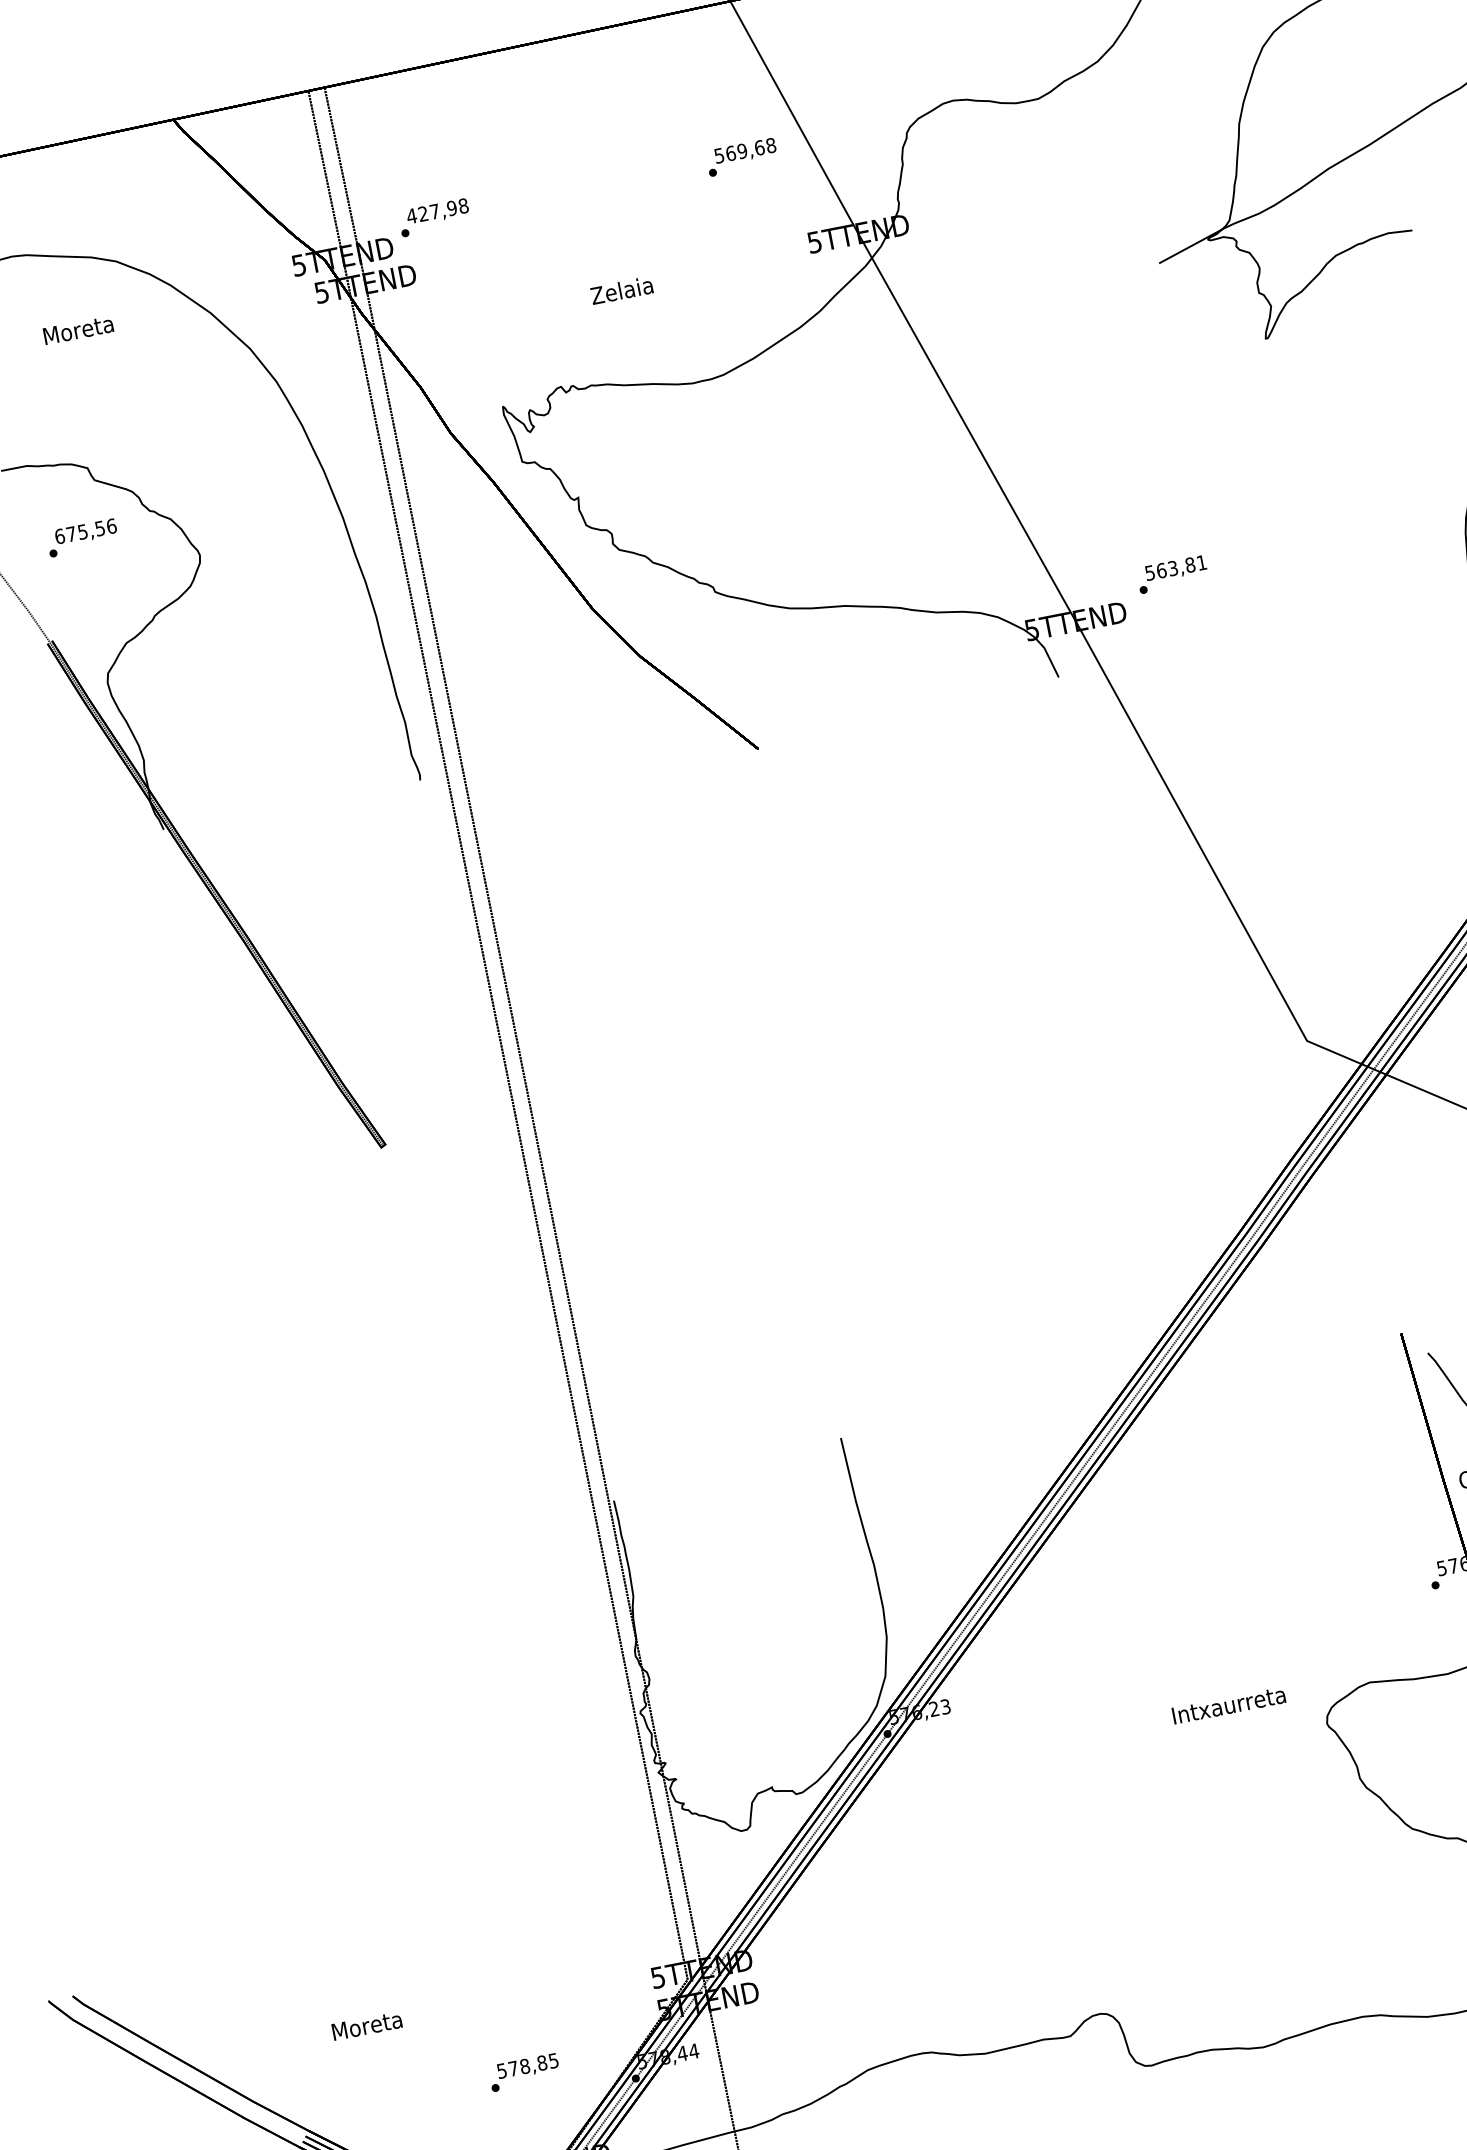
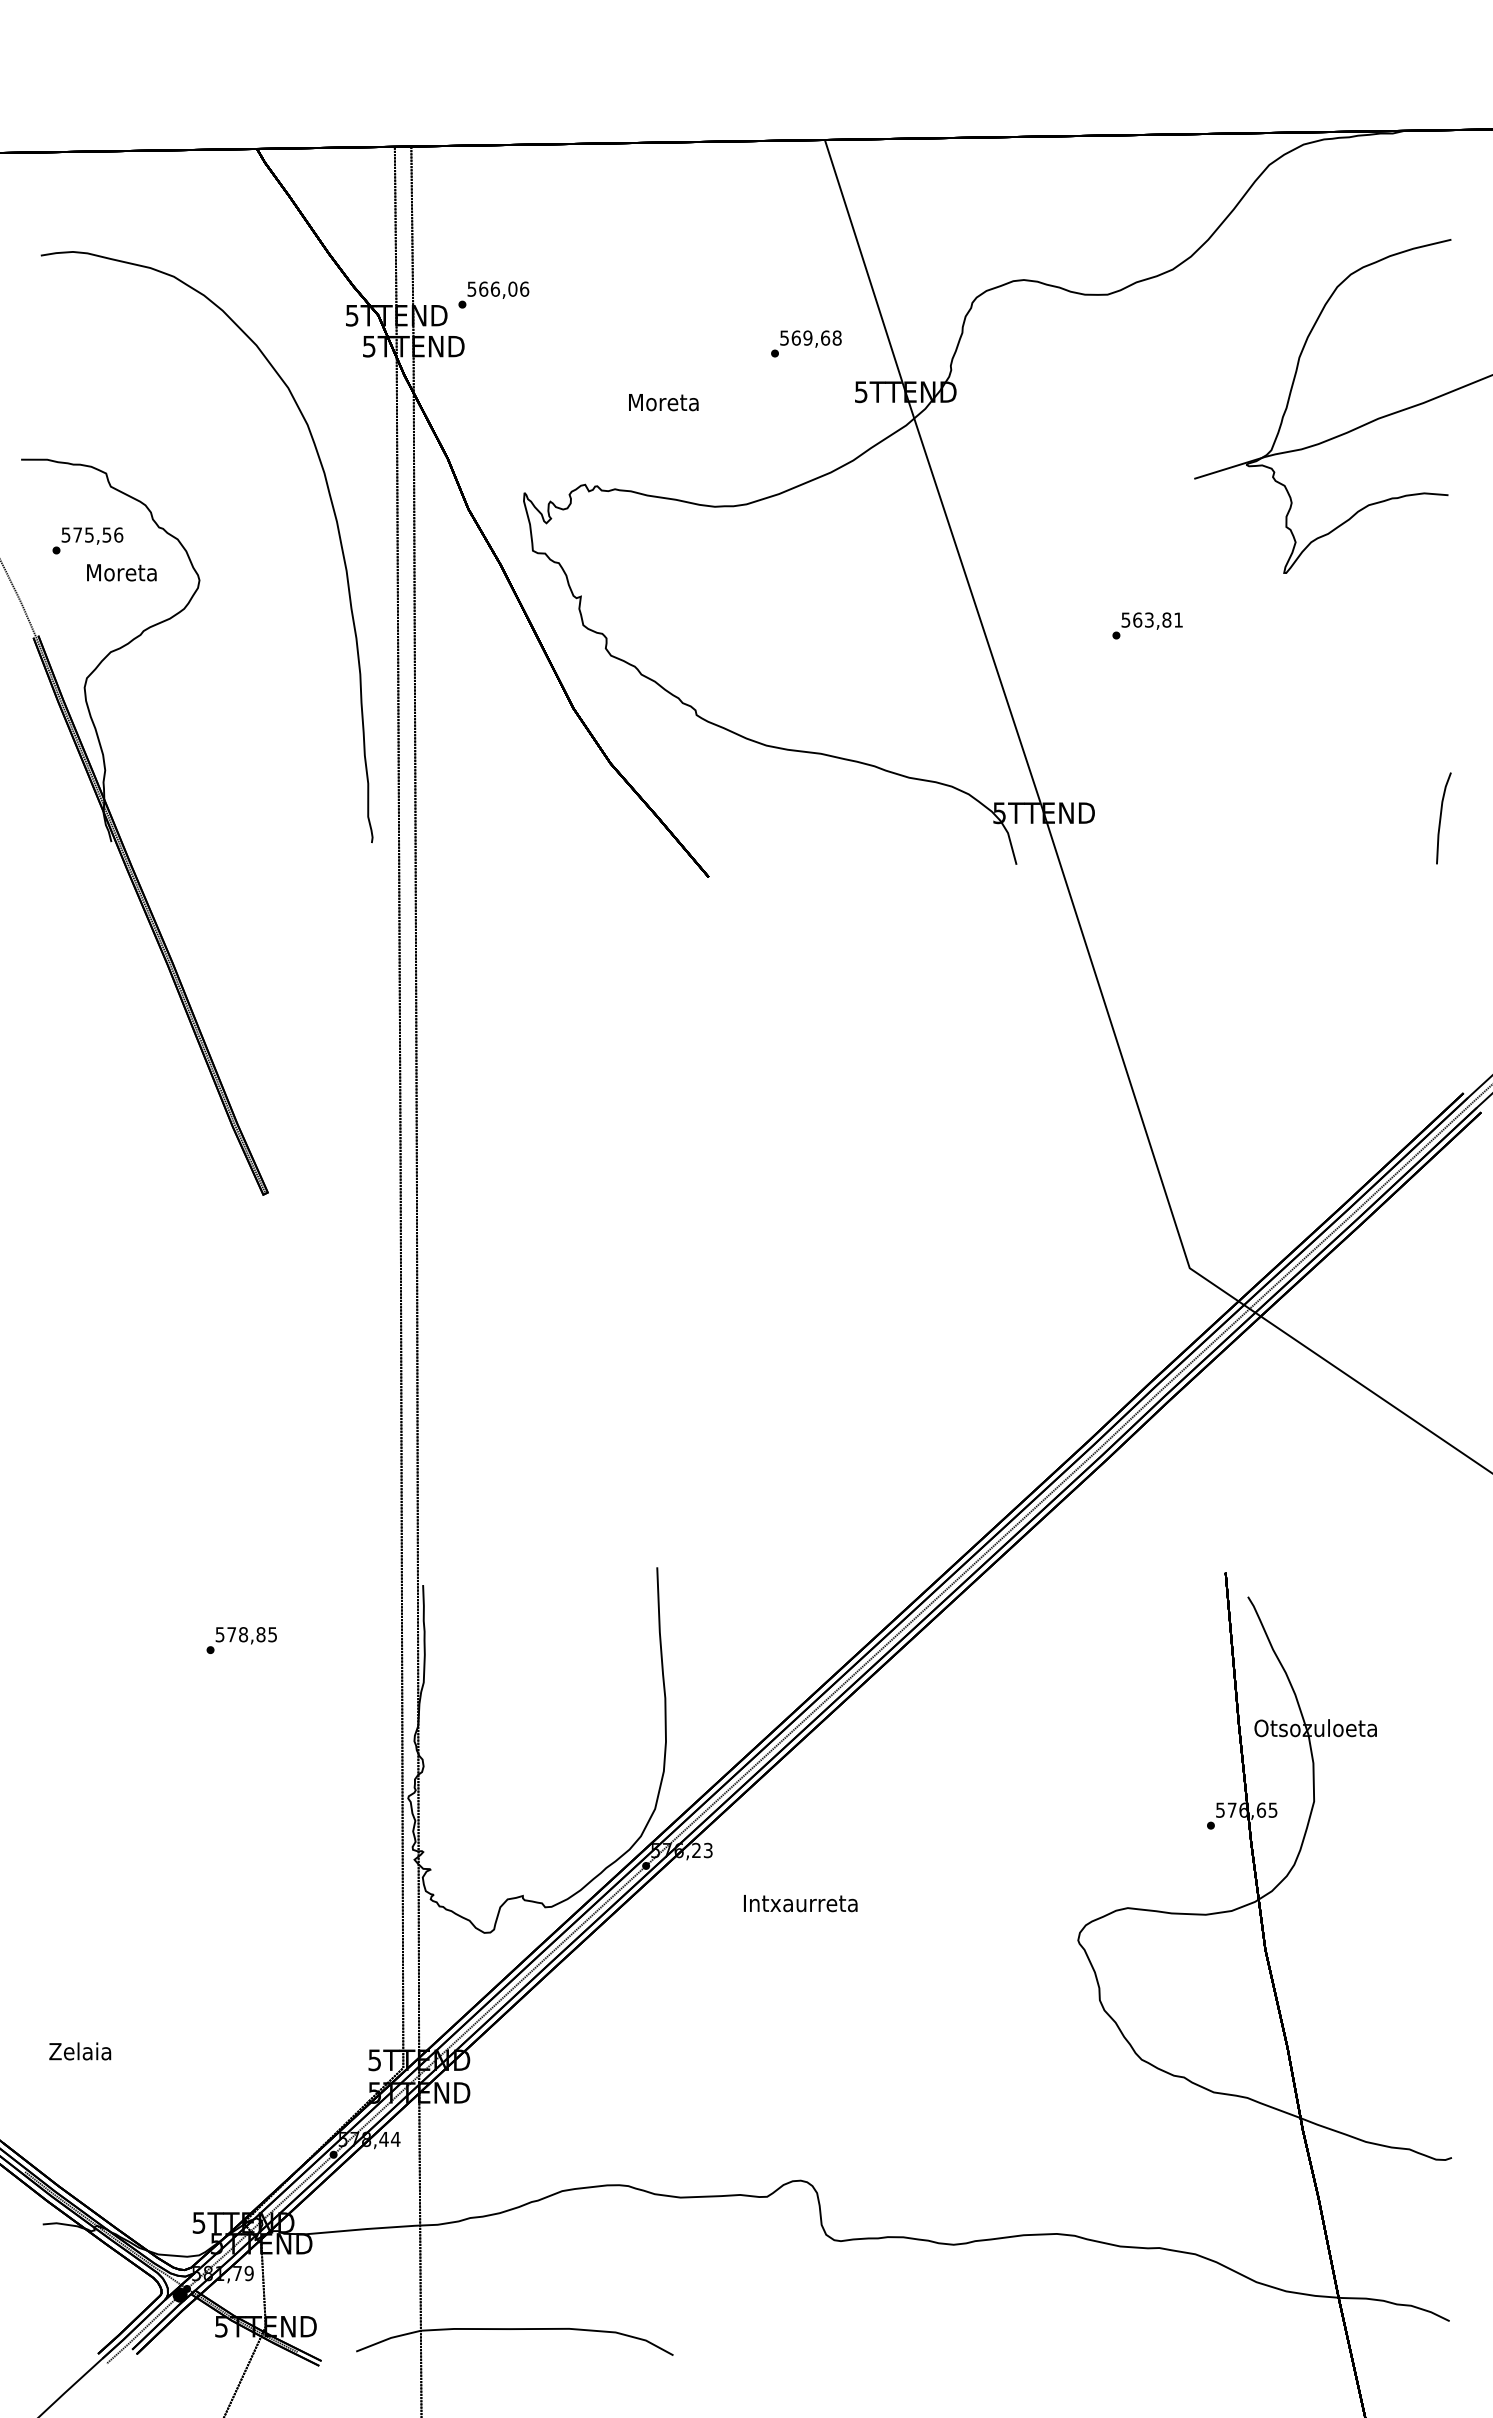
text: (742, 156) -> (806, 343), moved
text: (437, 210) -> (498, 288), 427,98 -> 566,06
text: (622, 290) -> (663, 402), Zelaia -> Moreta
text: (78, 330) -> (121, 572), moved
text: (59, 536) -> (65, 534), 675,56 -> 575,56
text: (1172, 574) -> (1147, 625), moved
text: (1228, 1705) -> (800, 1903), moved
text: (366, 2025) -> (80, 2051), Moreta -> Zelaia
text: (524, 2072) -> (241, 1640), moved

